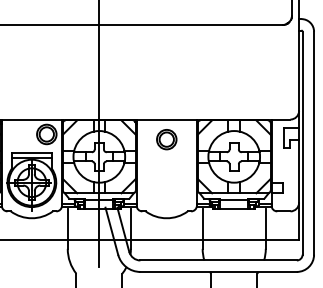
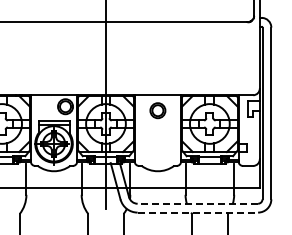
line: (218, 260) -> (197, 203), solid -> dashed
line: (219, 271) -> (198, 212), solid -> dashed

